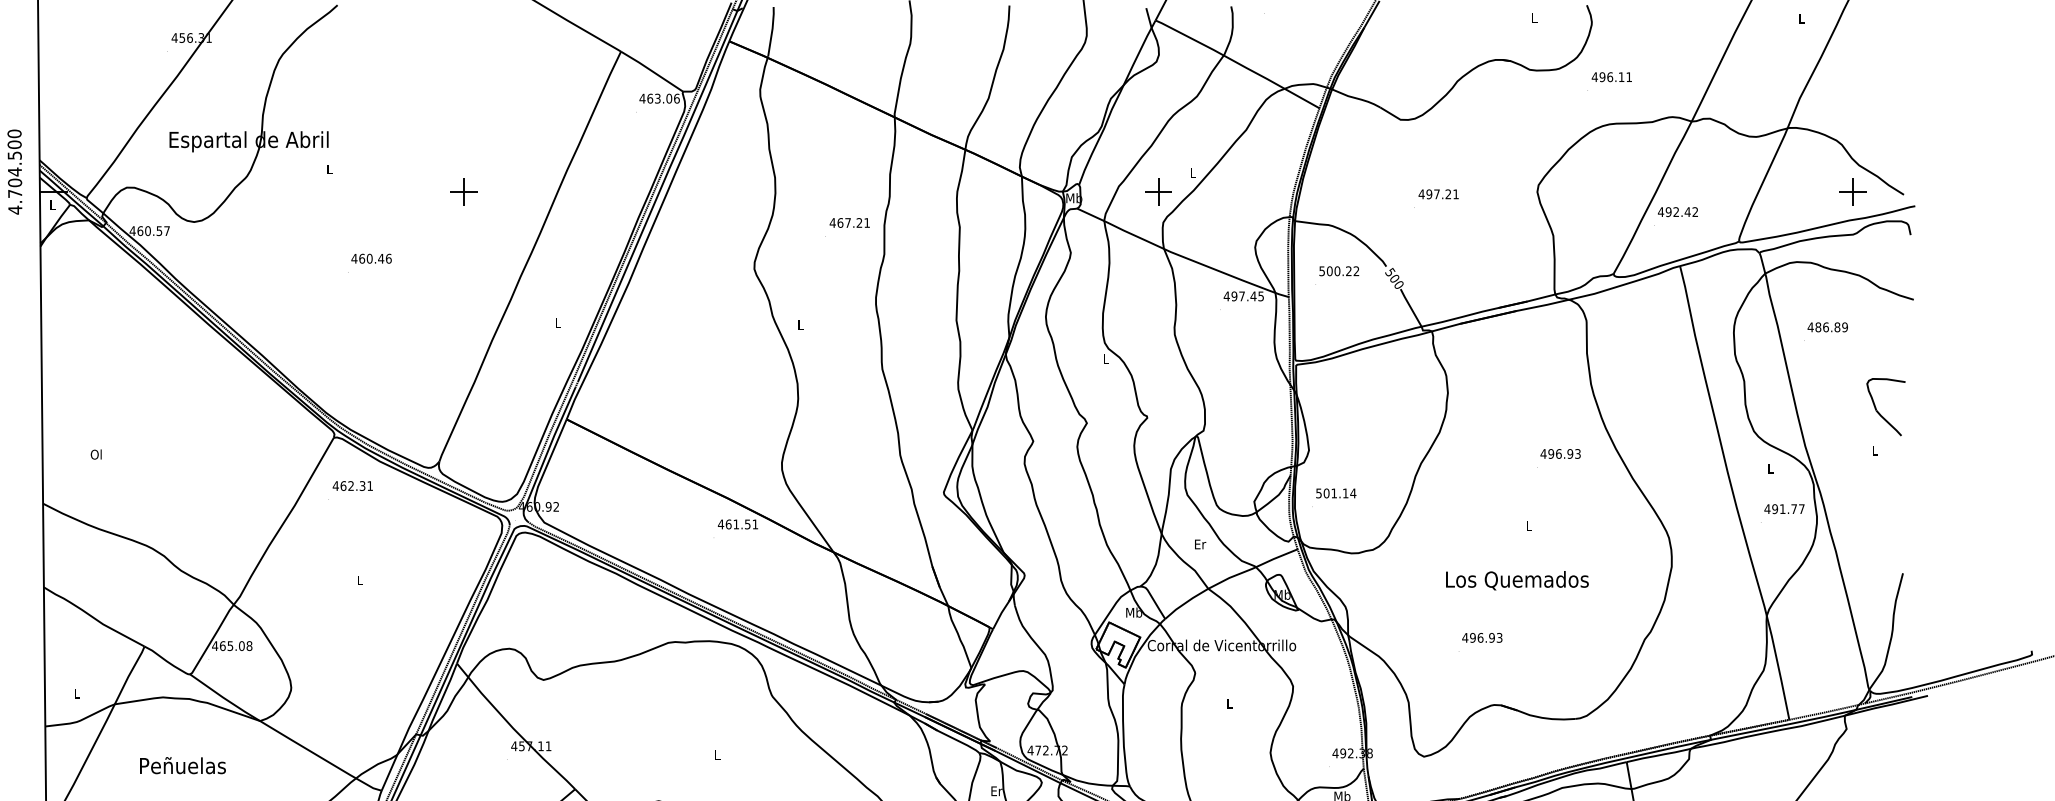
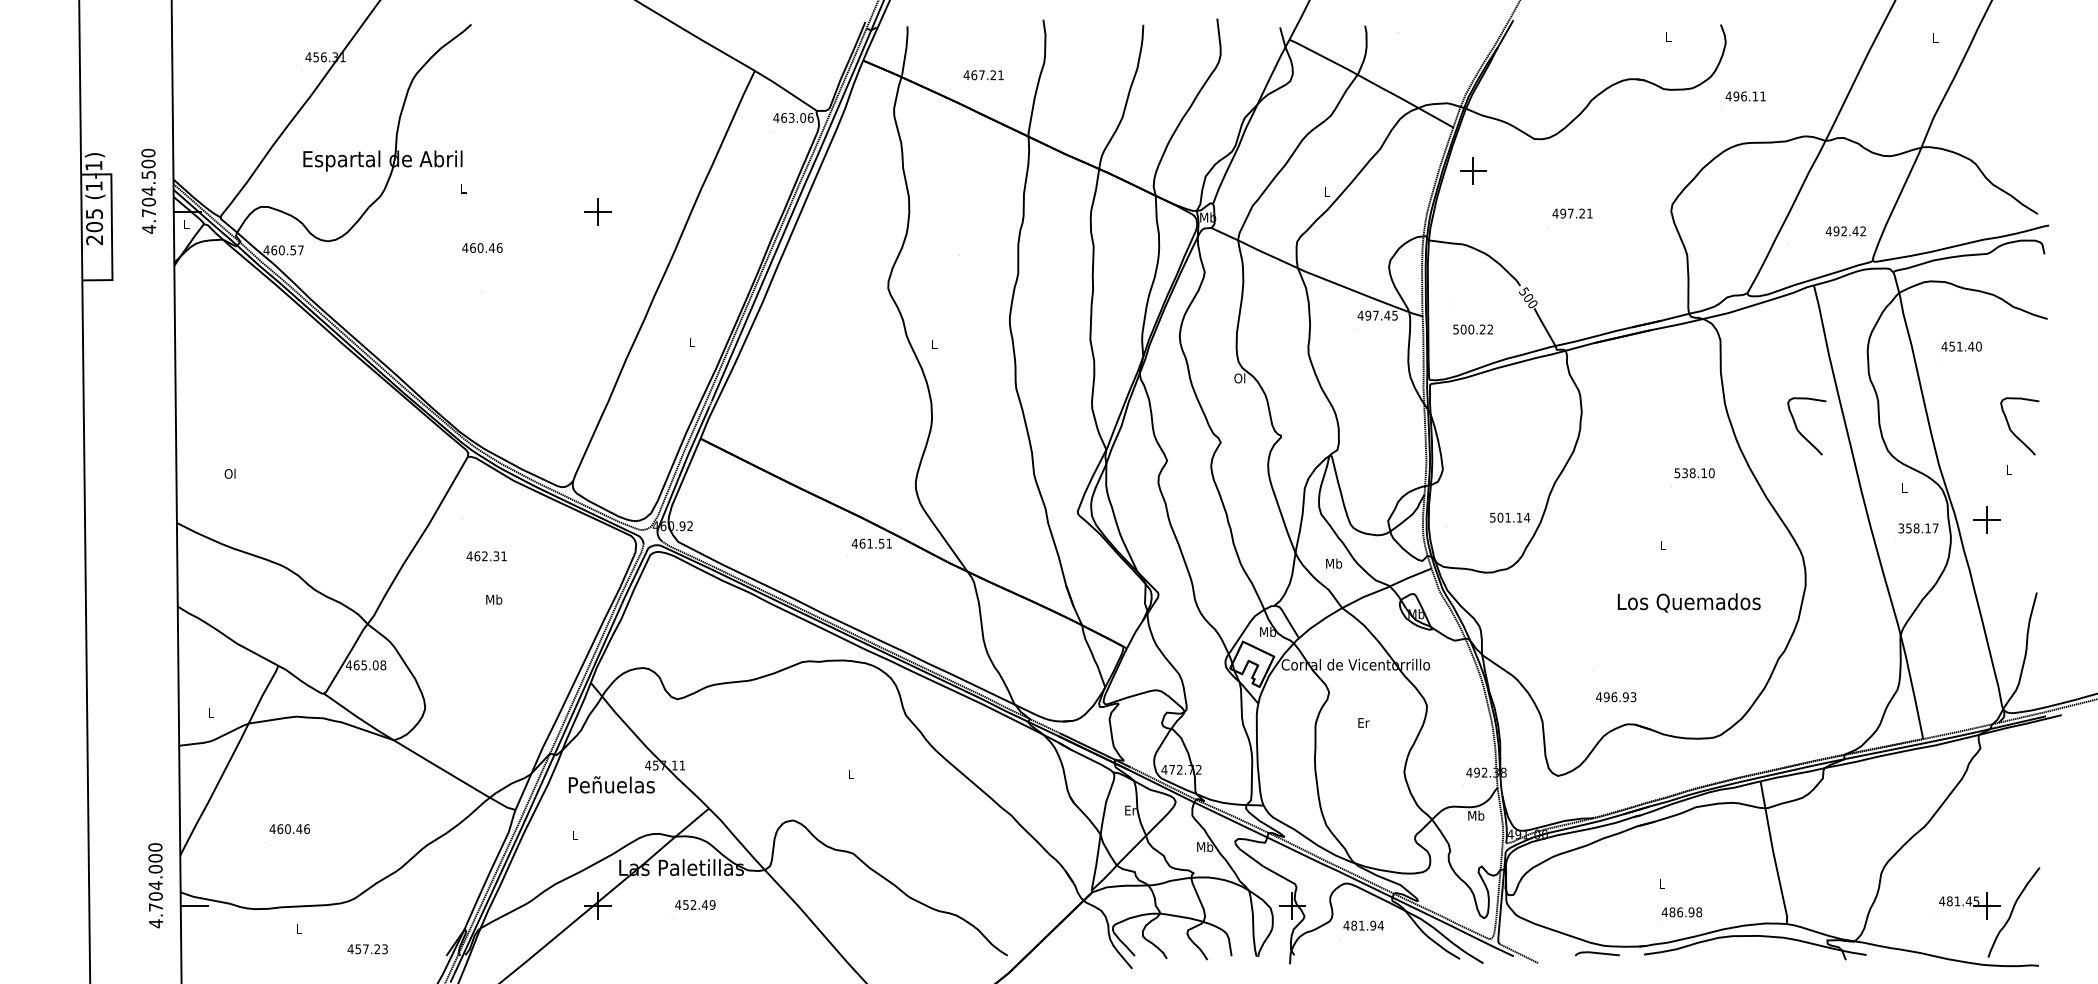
part: (1158, 192) -> (1473, 170), moved
part: (1852, 192) -> (1986, 519), moved
text: (1677, 212) -> (1845, 231), moved
text: (849, 223) -> (983, 75), moved
text: (371, 258) -> (482, 247), moved
text: (1338, 271) -> (1472, 329), moved
text: (1831, 327) -> (1965, 346), 486.89 -> 451.40
text: (1105, 359) -> (1239, 378), L -> Ol
part: (1665, 411) -> (1799, 430), added
text: (1560, 454) -> (1694, 473), 496.93 -> 538.10
text: (352, 486) -> (486, 556), moved
text: (1336, 493) -> (1510, 517), moved
text: (1780, 509) -> (1914, 528), 491.77 -> 358.17
text: (1200, 544) -> (1334, 563), Er -> Mb
text: (360, 580) -> (494, 599), L -> Mb
text: (1517, 580) -> (1689, 602), moved
text: (1482, 638) -> (1616, 697), moved
text: (1229, 703) -> (1363, 722), L -> Er
text: (182, 765) -> (611, 784), moved

